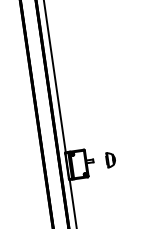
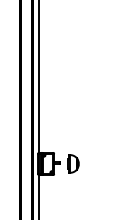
part: (110, 159) -> (73, 163), size x1.6

